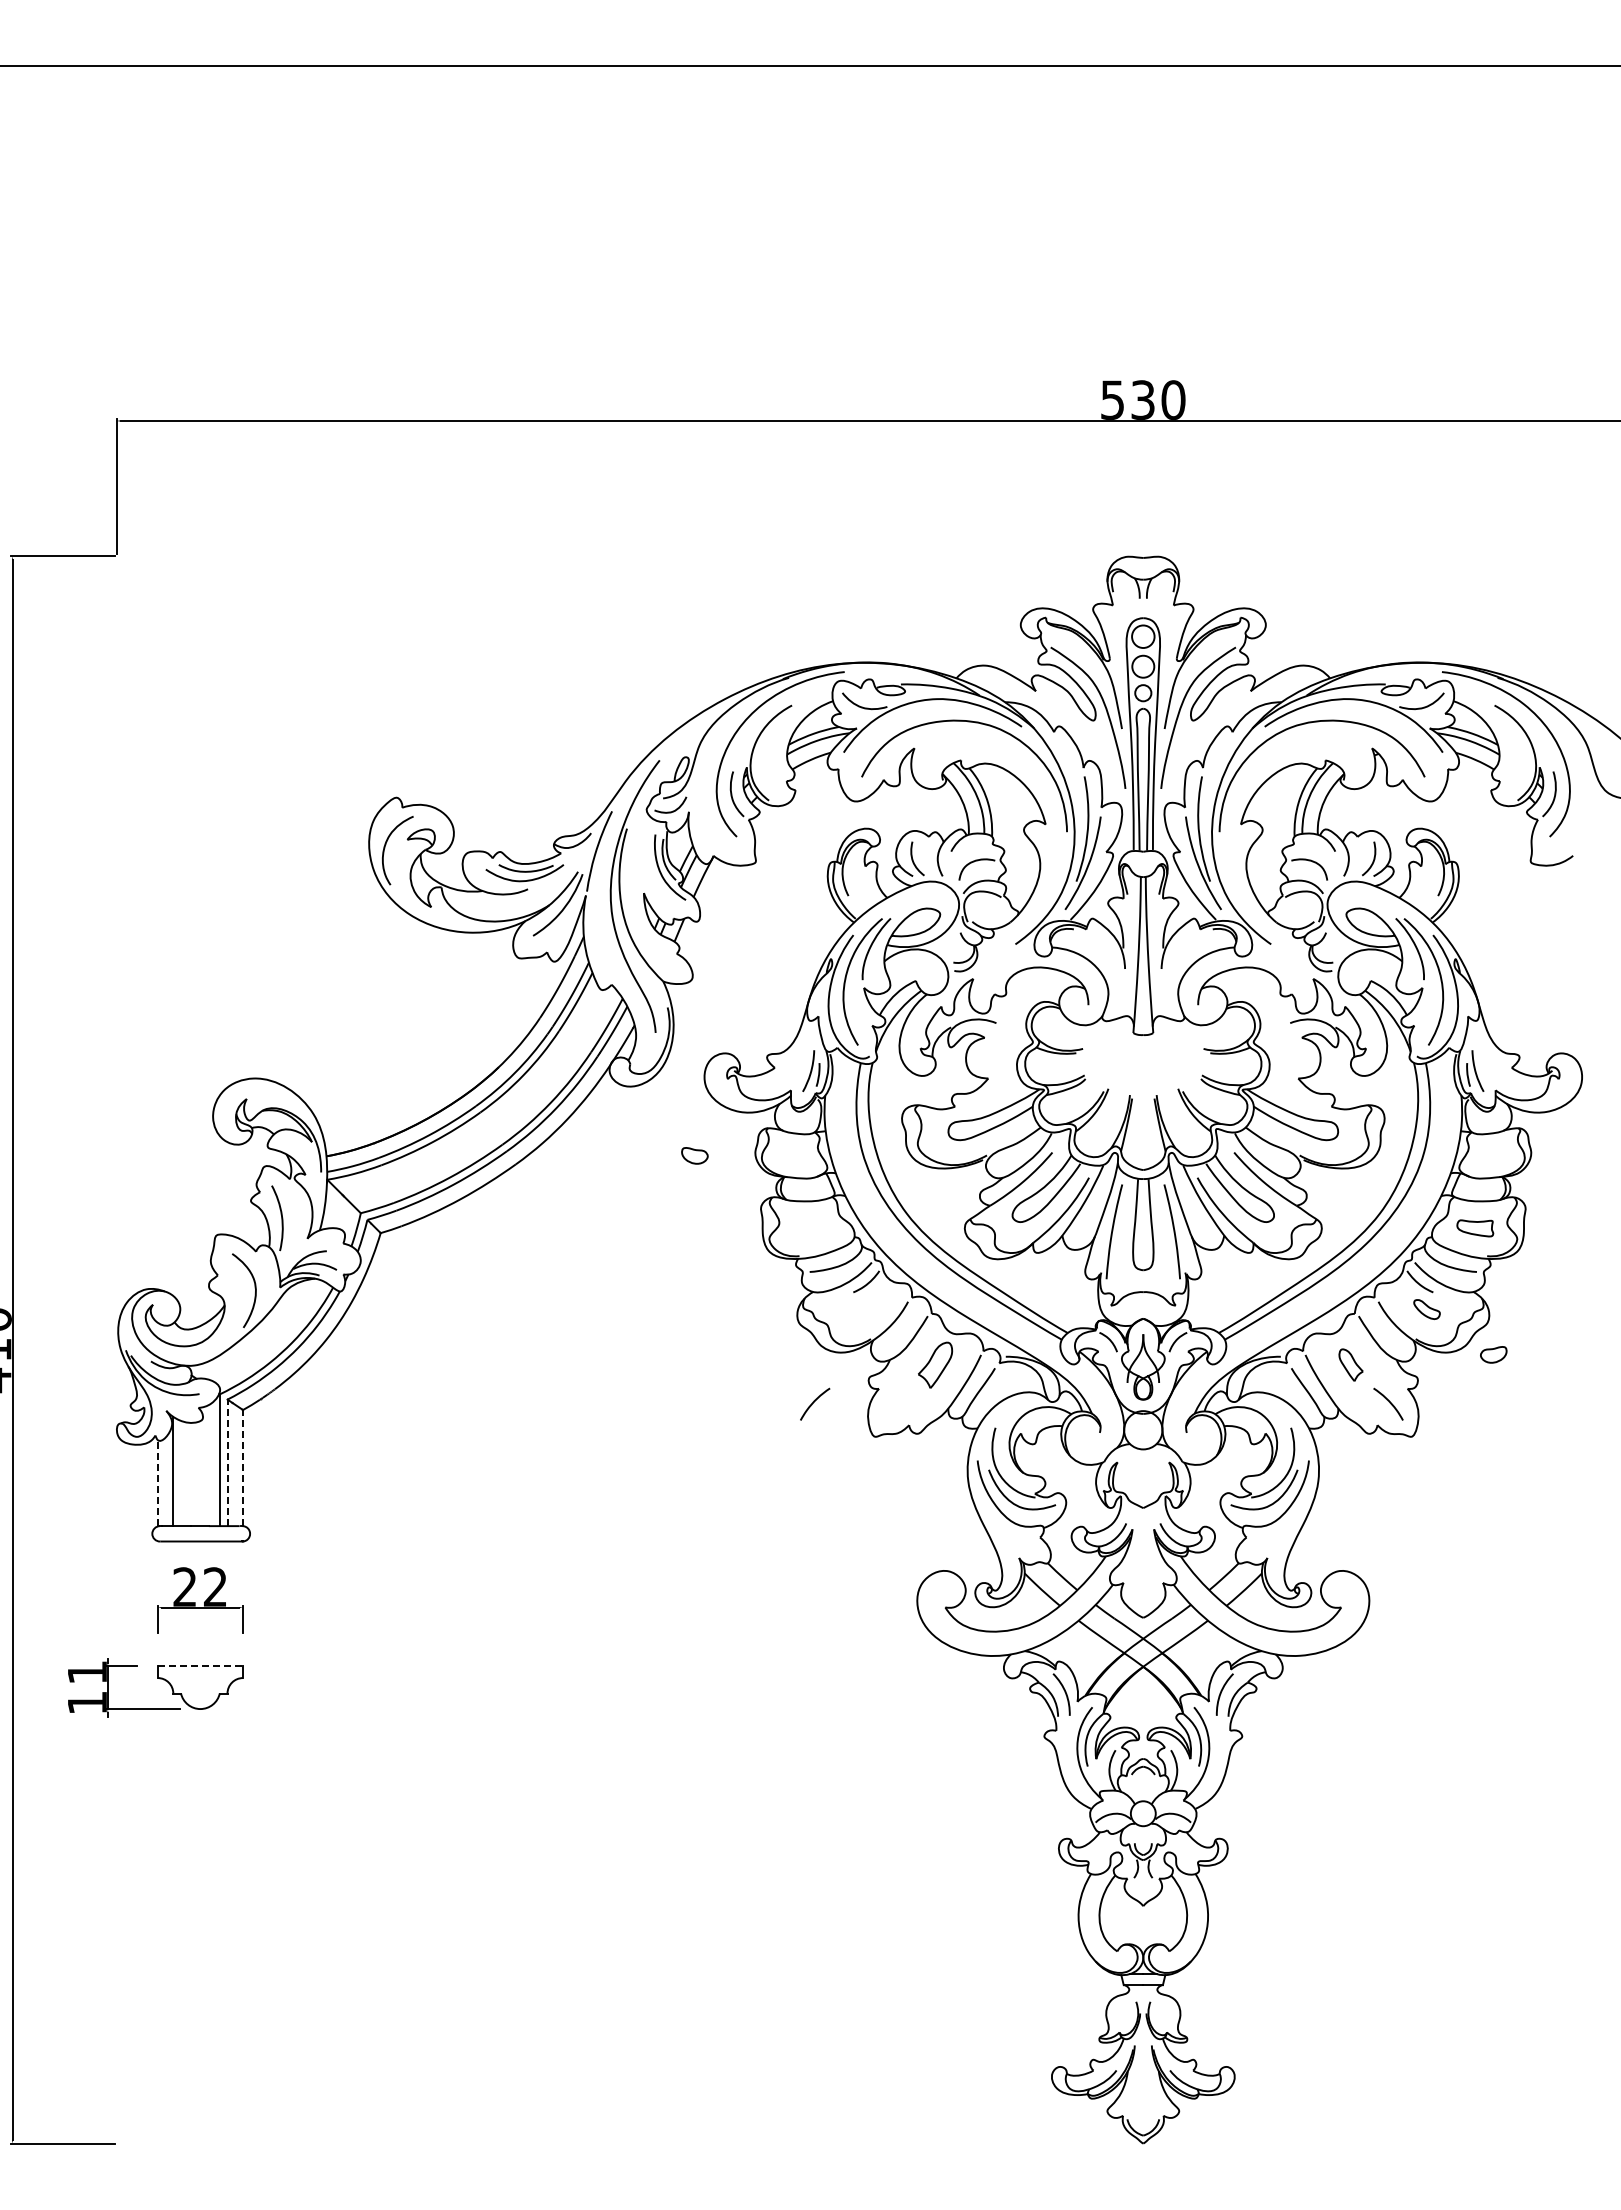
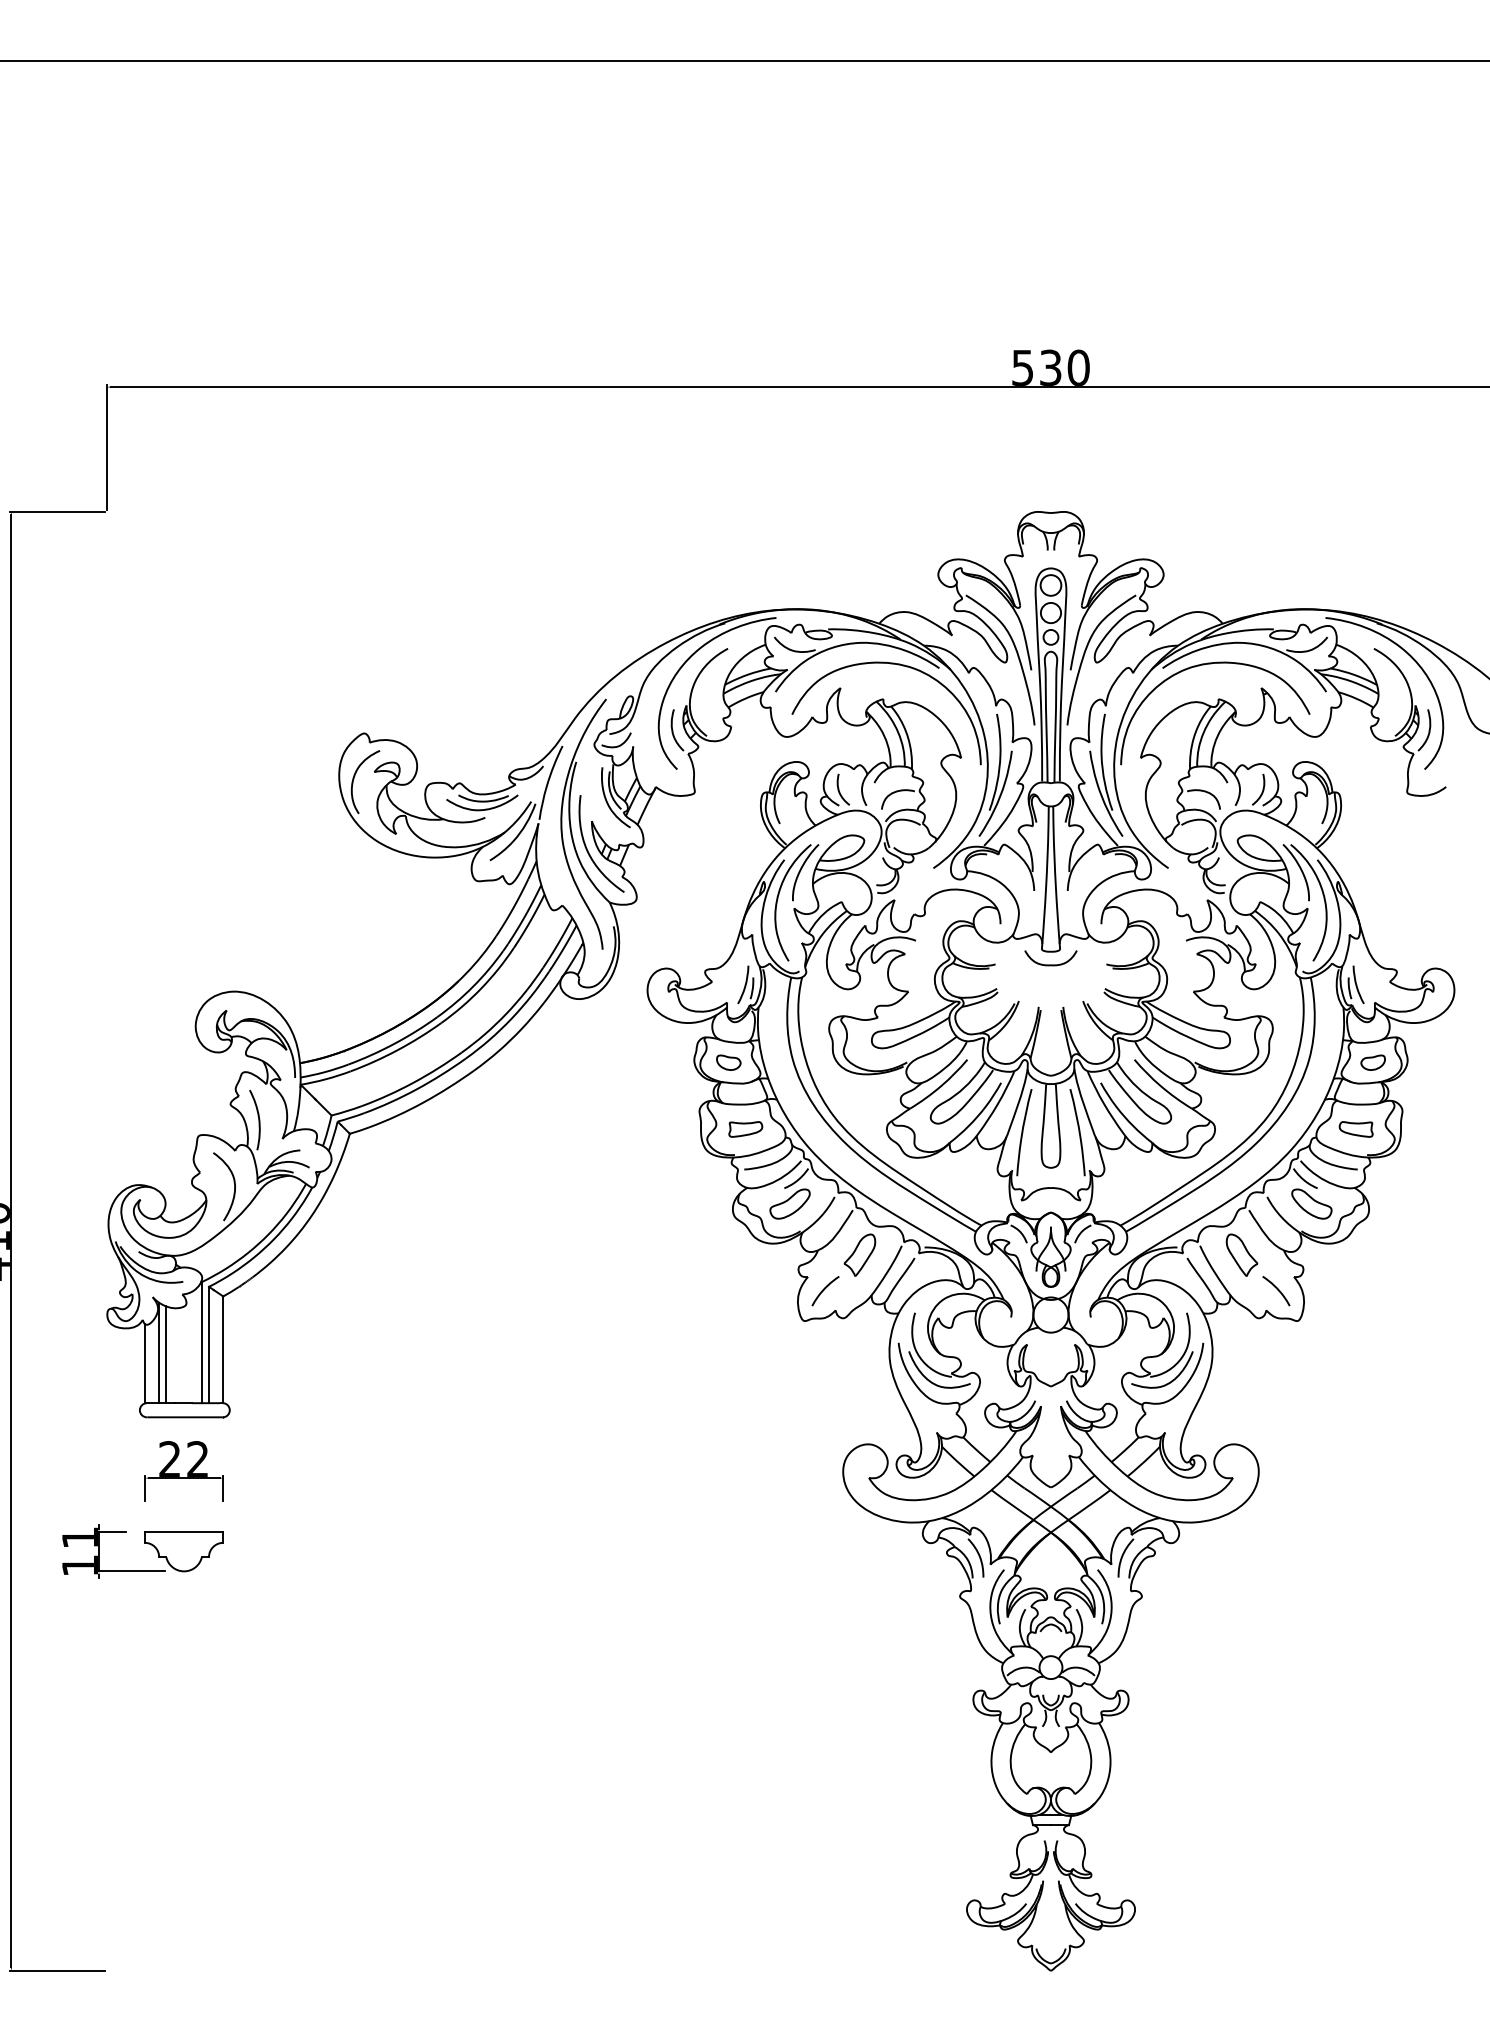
curve: (640, 925) -> (588, 850), added
part: (1143, 1049) -> (1051, 964), added
part: (694, 1155) -> (728, 1062), moved
part: (811, 1228) -> (745, 1129), added
part: (859, 1309) -> (790, 1204), added
part: (1426, 1309) -> (1311, 1204), size x1.67
part: (1493, 1354) -> (1372, 1062), moved
part: (1350, 1364) -> (1241, 1254), size x1.43
curve: (814, 1402) -> (824, 1289), moved
line: (227, 1462) -> (208, 1344), dashed -> solid
line: (243, 1467) -> (223, 1349), dashed -> solid
line: (181, 1473) -> (166, 1354), added
line: (157, 1483) -> (144, 1363), dashed -> solid
line: (200, 1666) -> (184, 1532), dashed -> solid

